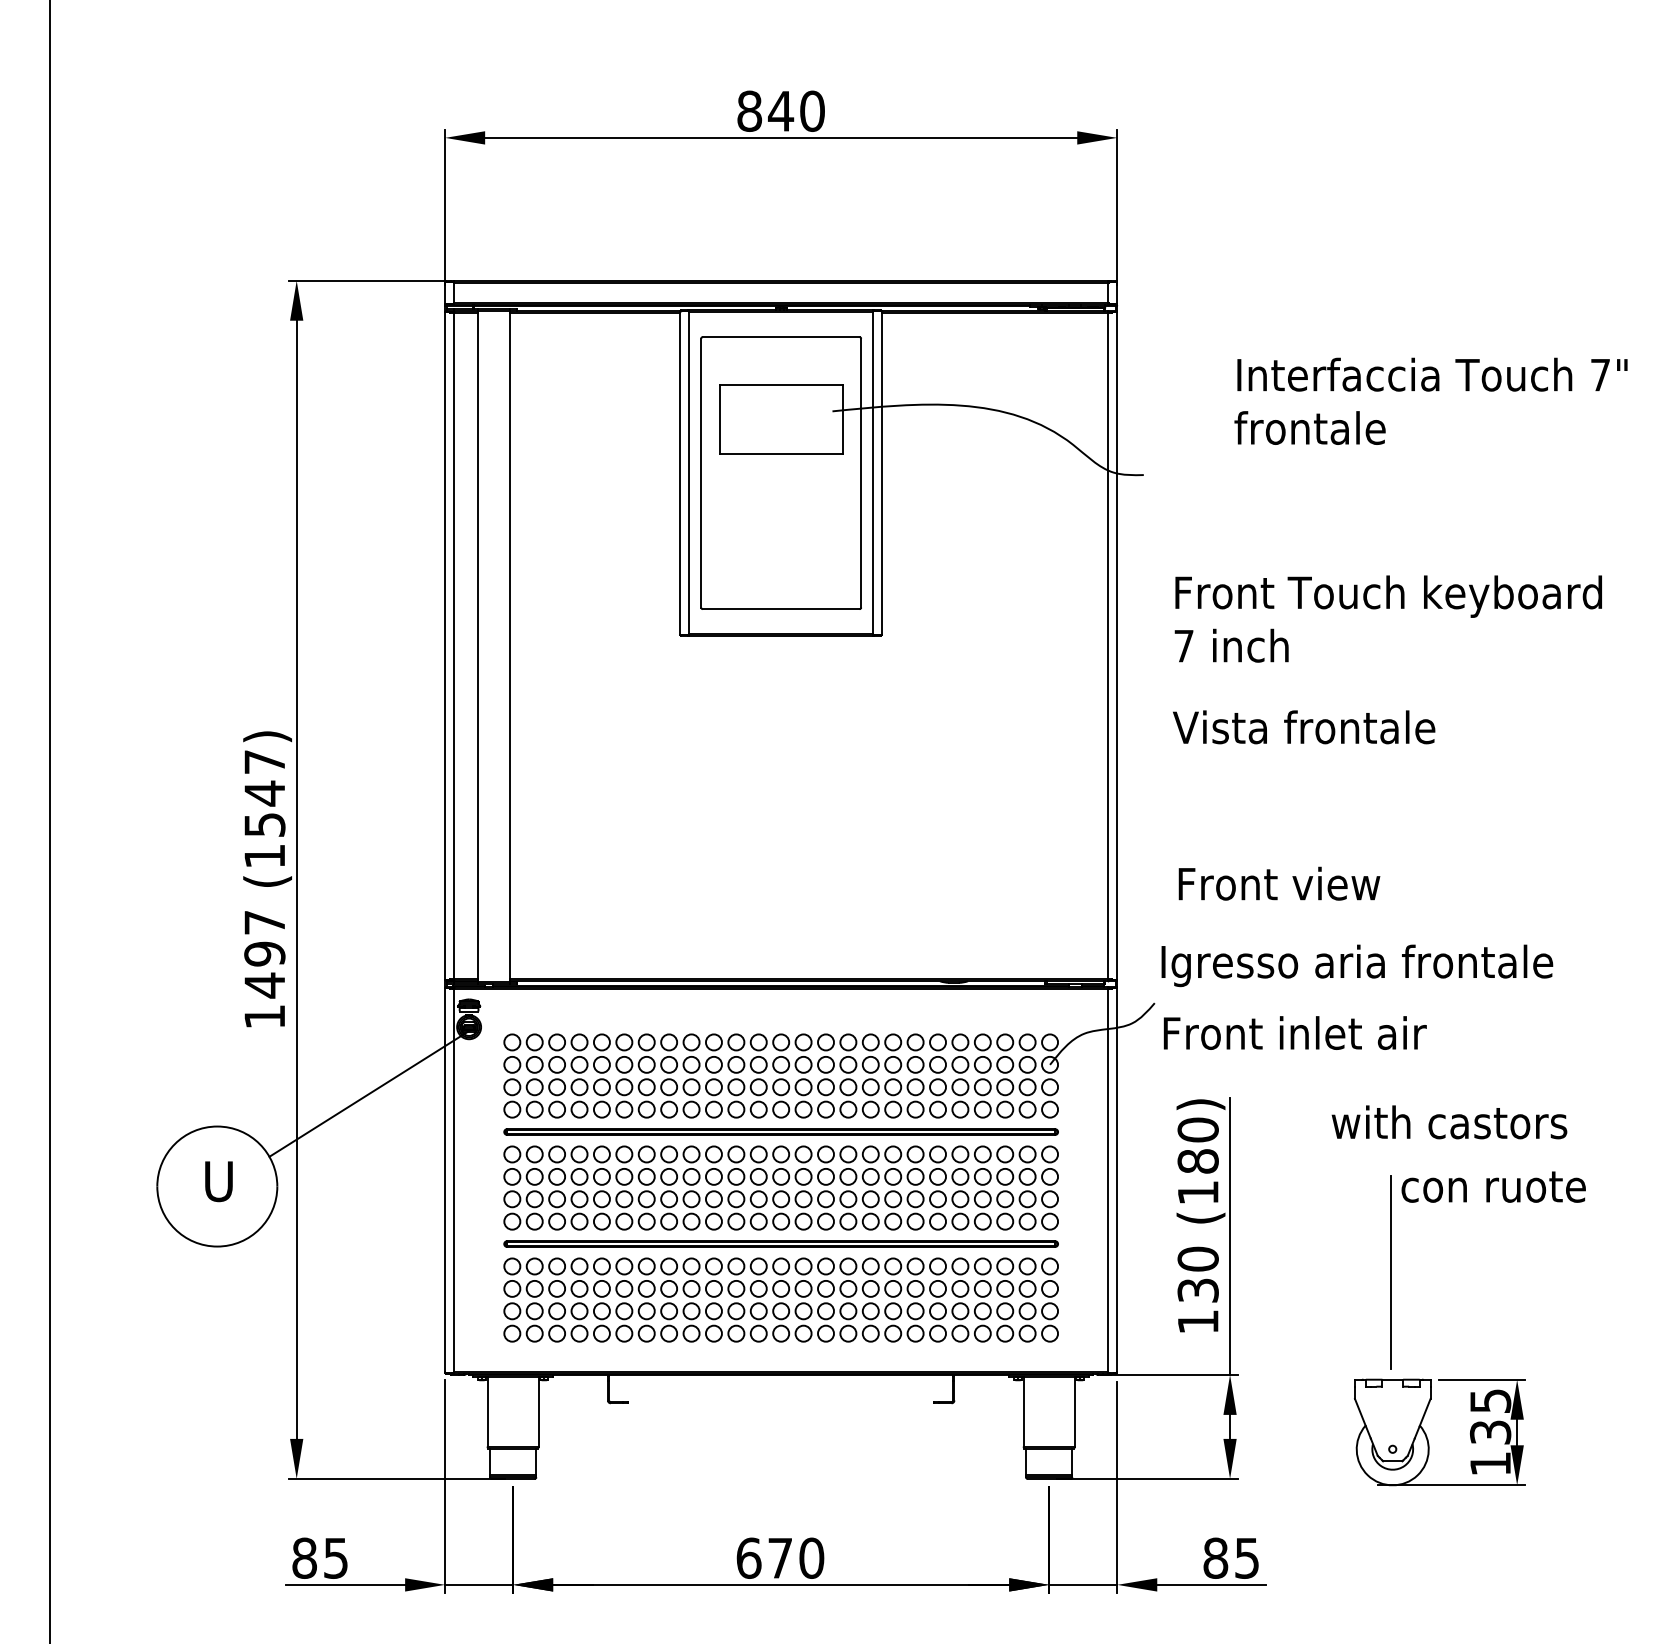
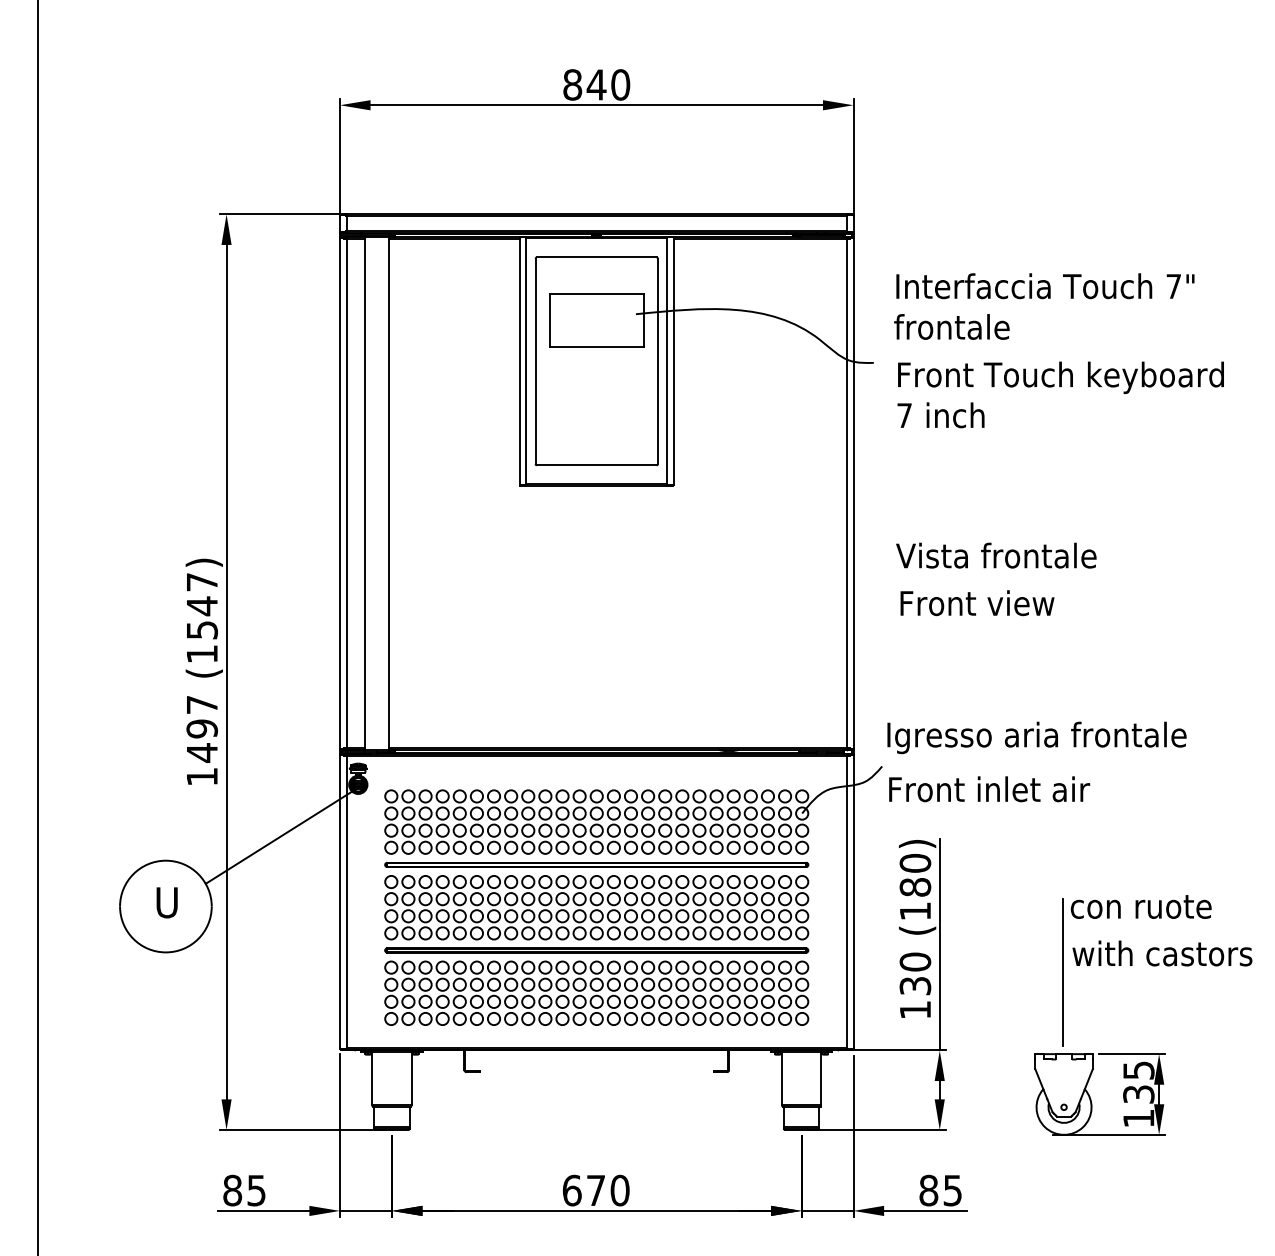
text: (1431, 401) -> (1044, 306), moved
text: (1388, 618) -> (1060, 394), moved
text: (1279, 884) -> (977, 603), moved
text: (1449, 1122) -> (1162, 953), moved

